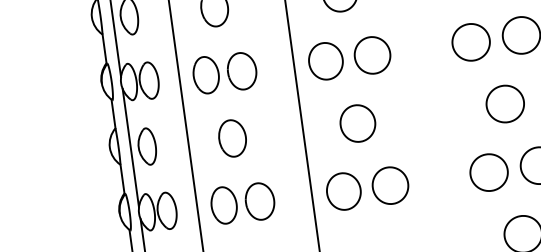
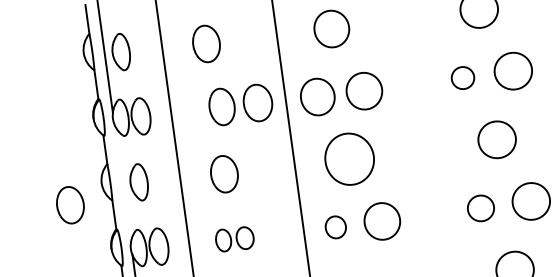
part: (470, 41) -> (462, 77), size x0.6
part: (224, 72) -> (240, 104), moved
part: (357, 123) -> (349, 159), size x1.4
line: (130, 147) -> (122, 183), removed
part: (78, 169) -> (70, 205), added
part: (488, 172) -> (480, 208), size x0.7
part: (343, 191) -> (335, 227), size x0.6
part: (242, 203) -> (234, 239), size x0.6

